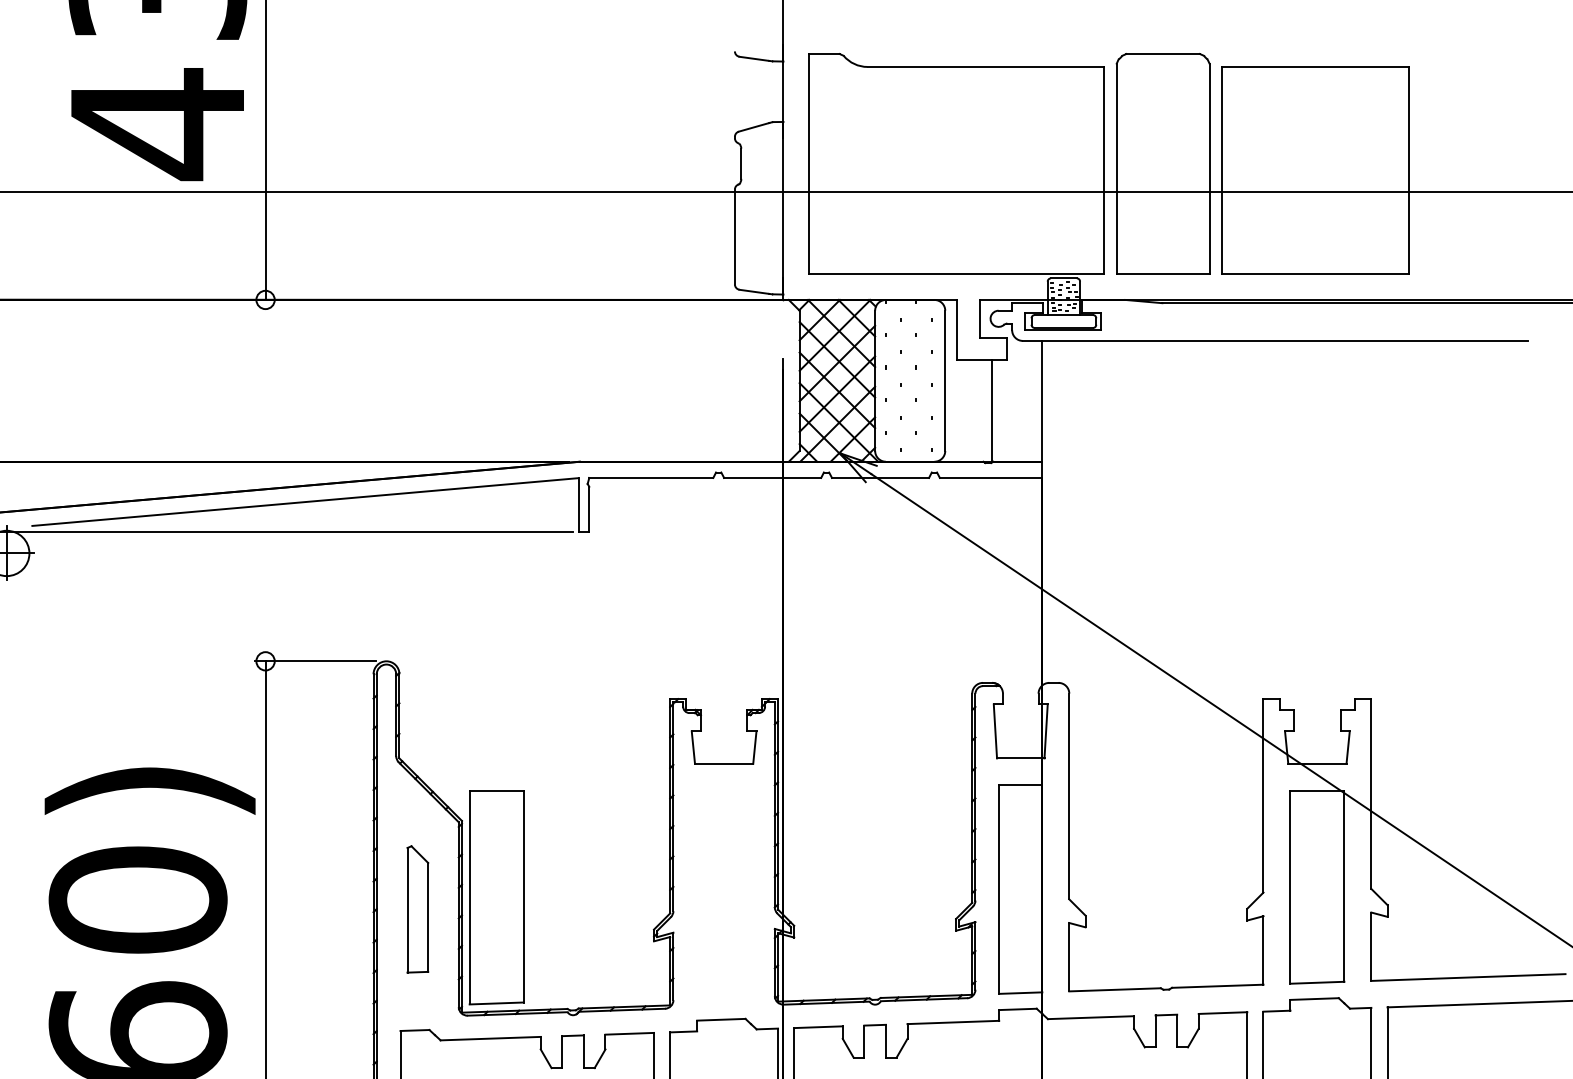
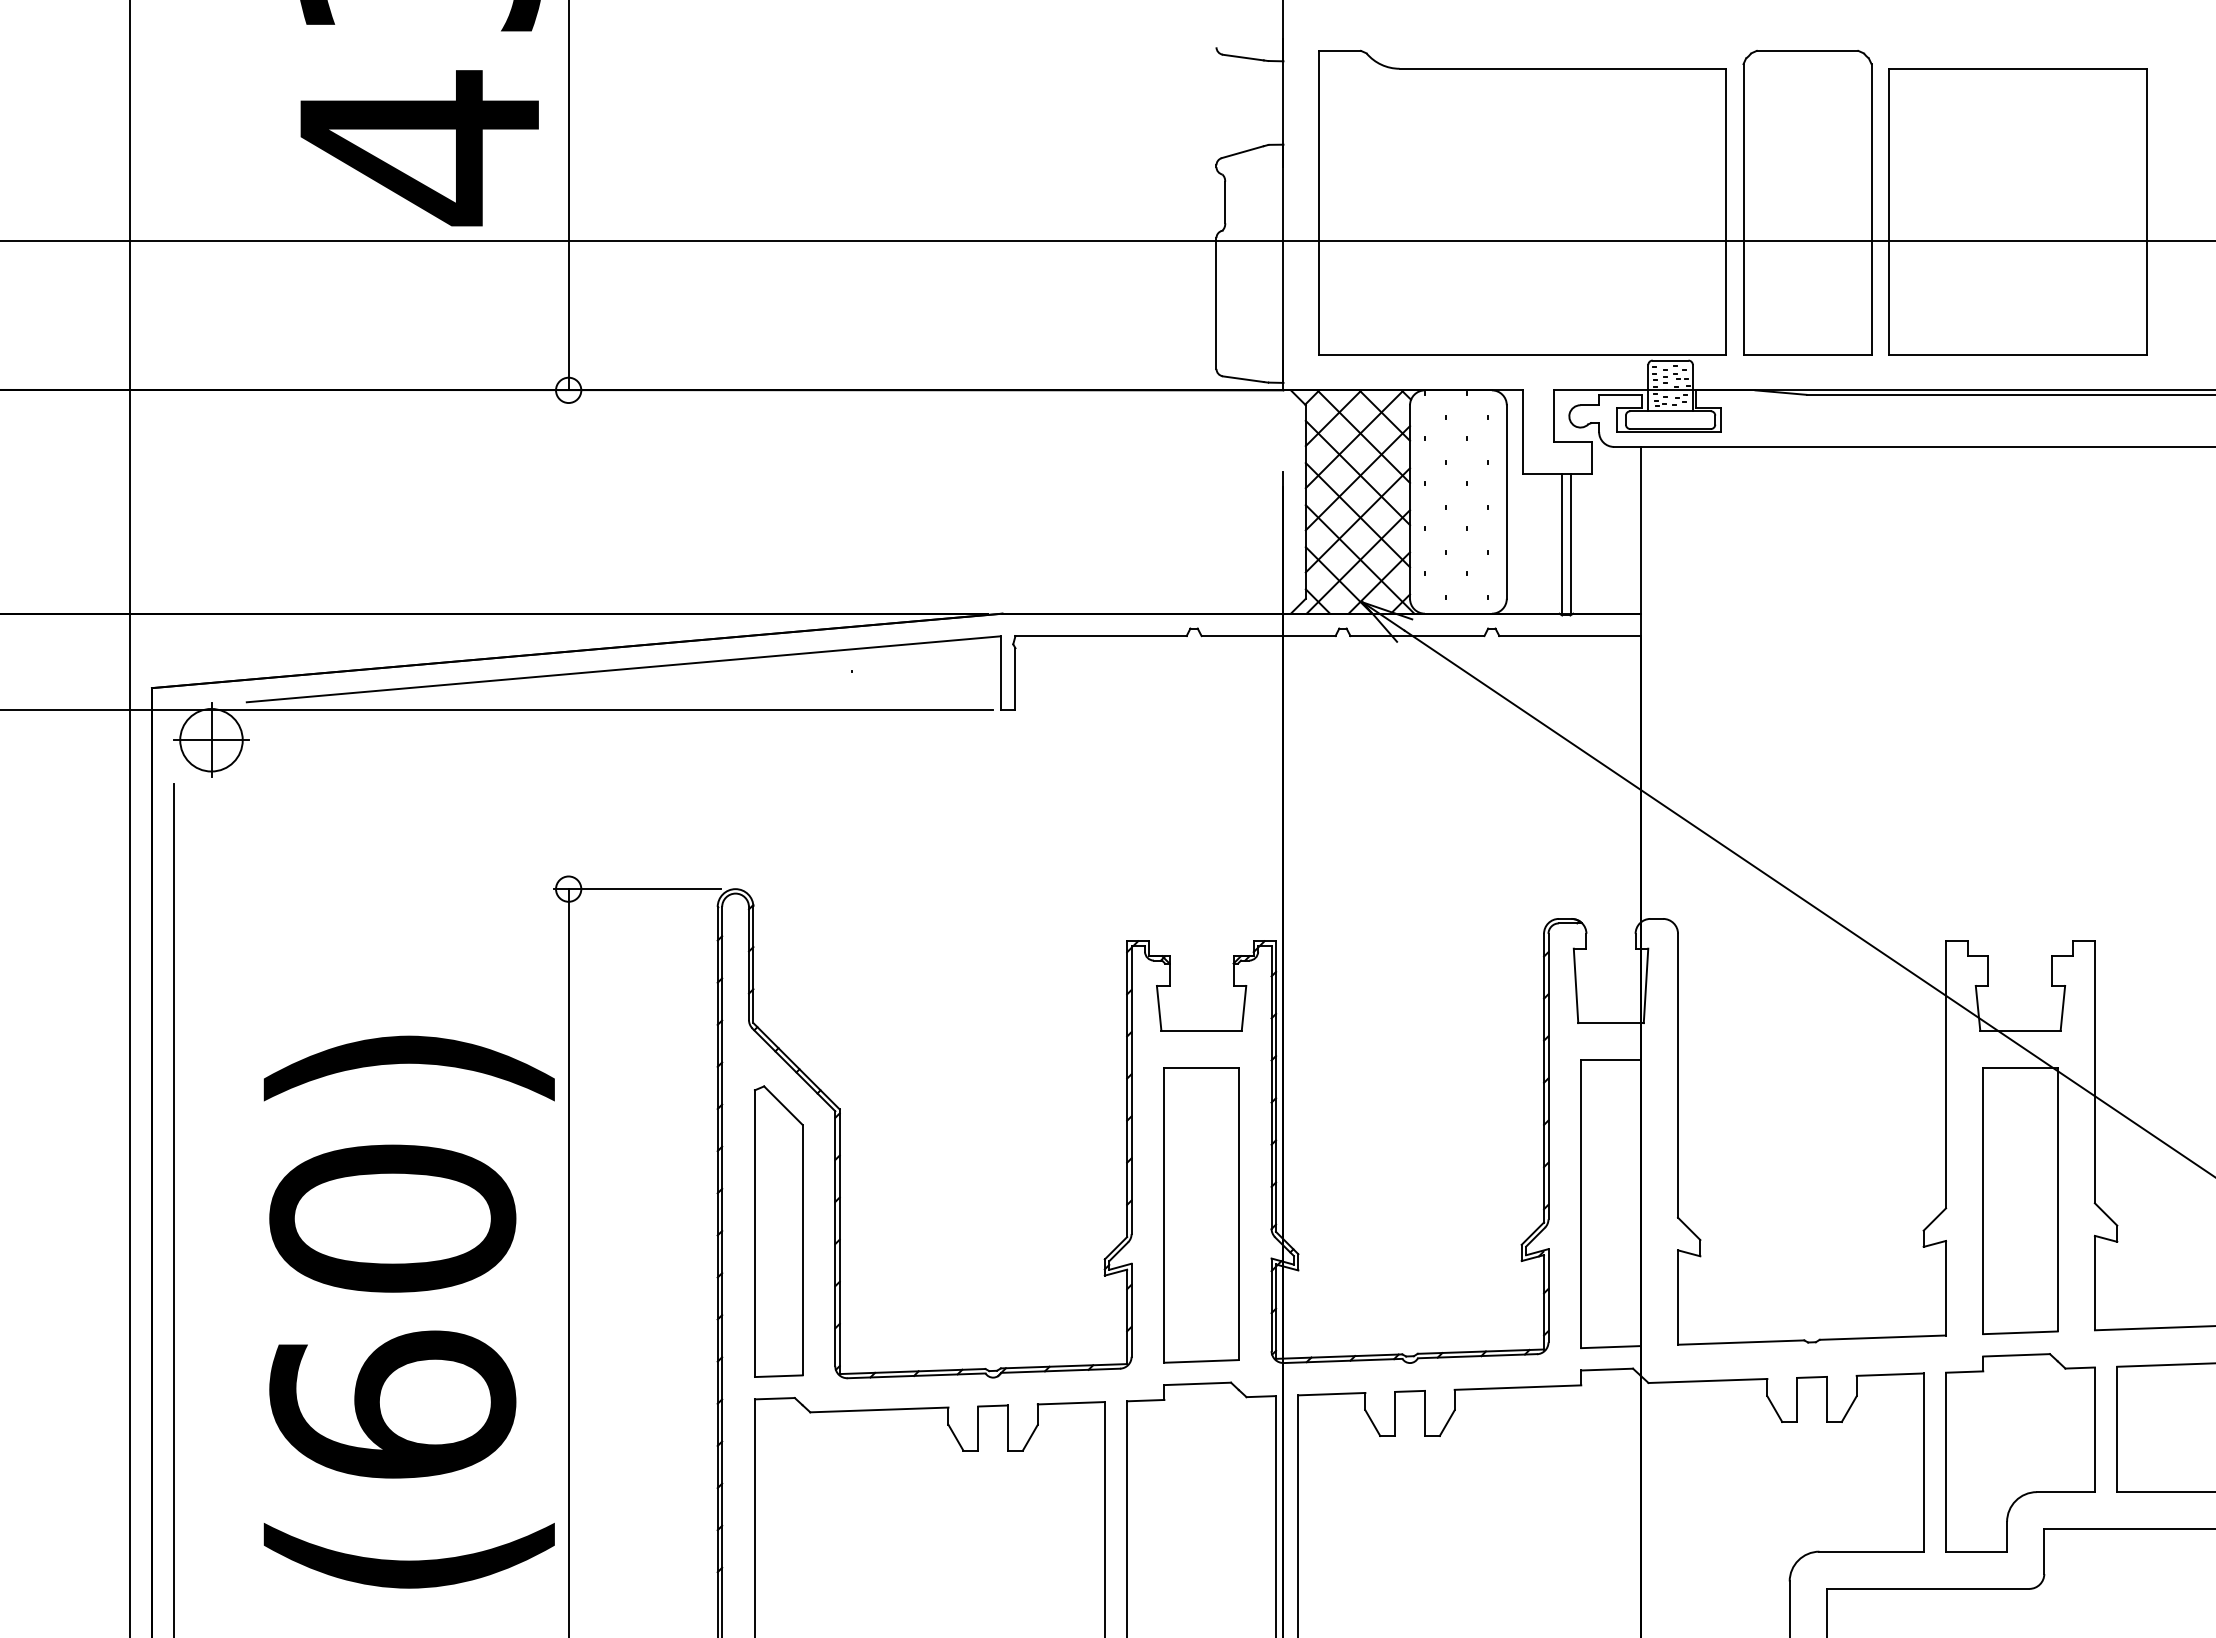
line: (984, 410) -> (1561, 543), added
part: (496, 897) -> (1201, 1215), moved
part: (417, 909) -> (778, 1231), size x1.67

